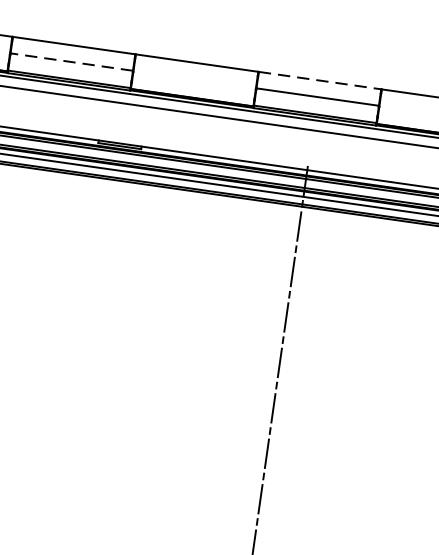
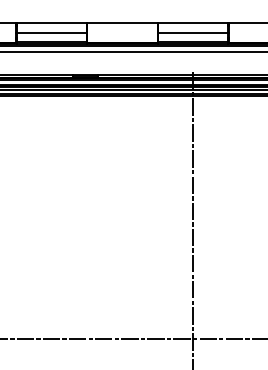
line: (71, 61) -> (51, 32), dashed -> solid
line: (320, 81) -> (193, 23), dashed -> solid

